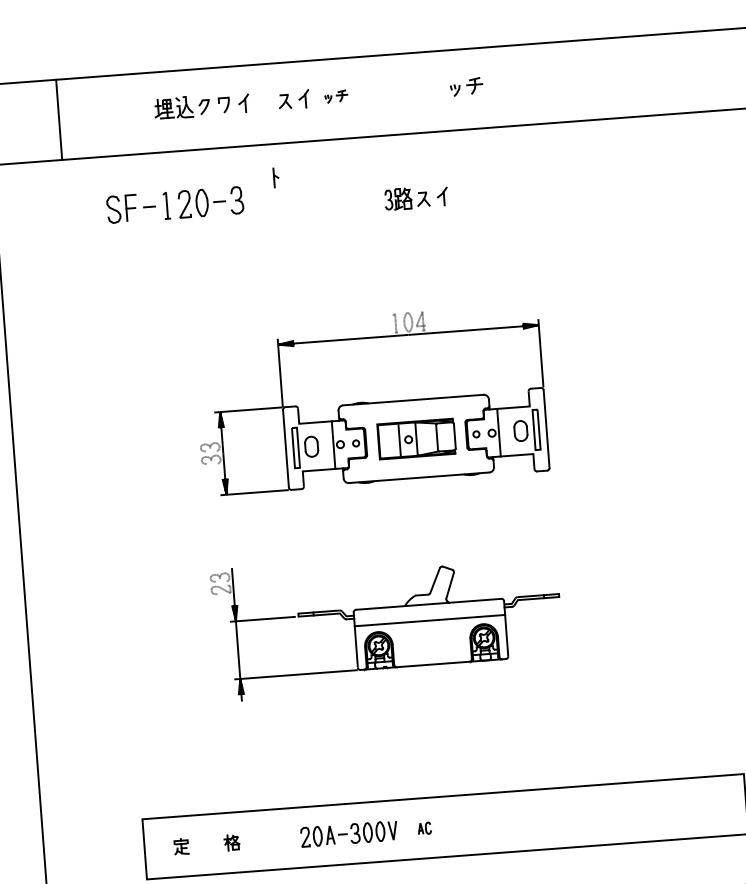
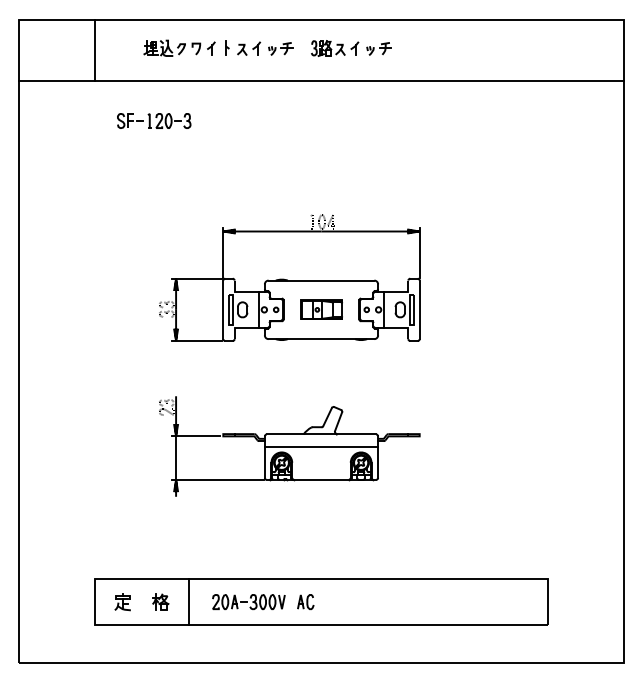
part: (335, 96) -> (280, 48), size x1.43
line: (58, 119) -> (94, 50), moved
part: (276, 176) -> (227, 47), moved
part: (416, 198) -> (335, 48), moved
part: (175, 204) -> (154, 120), size x0.71
part: (416, 438) -> (321, 309), size x0.71
part: (424, 828) -> (305, 602), size x1.67
line: (270, 839) -> (189, 601), added
part: (231, 842) -> (160, 601), size x1.43
part: (181, 847) -> (122, 602), size x1.43

